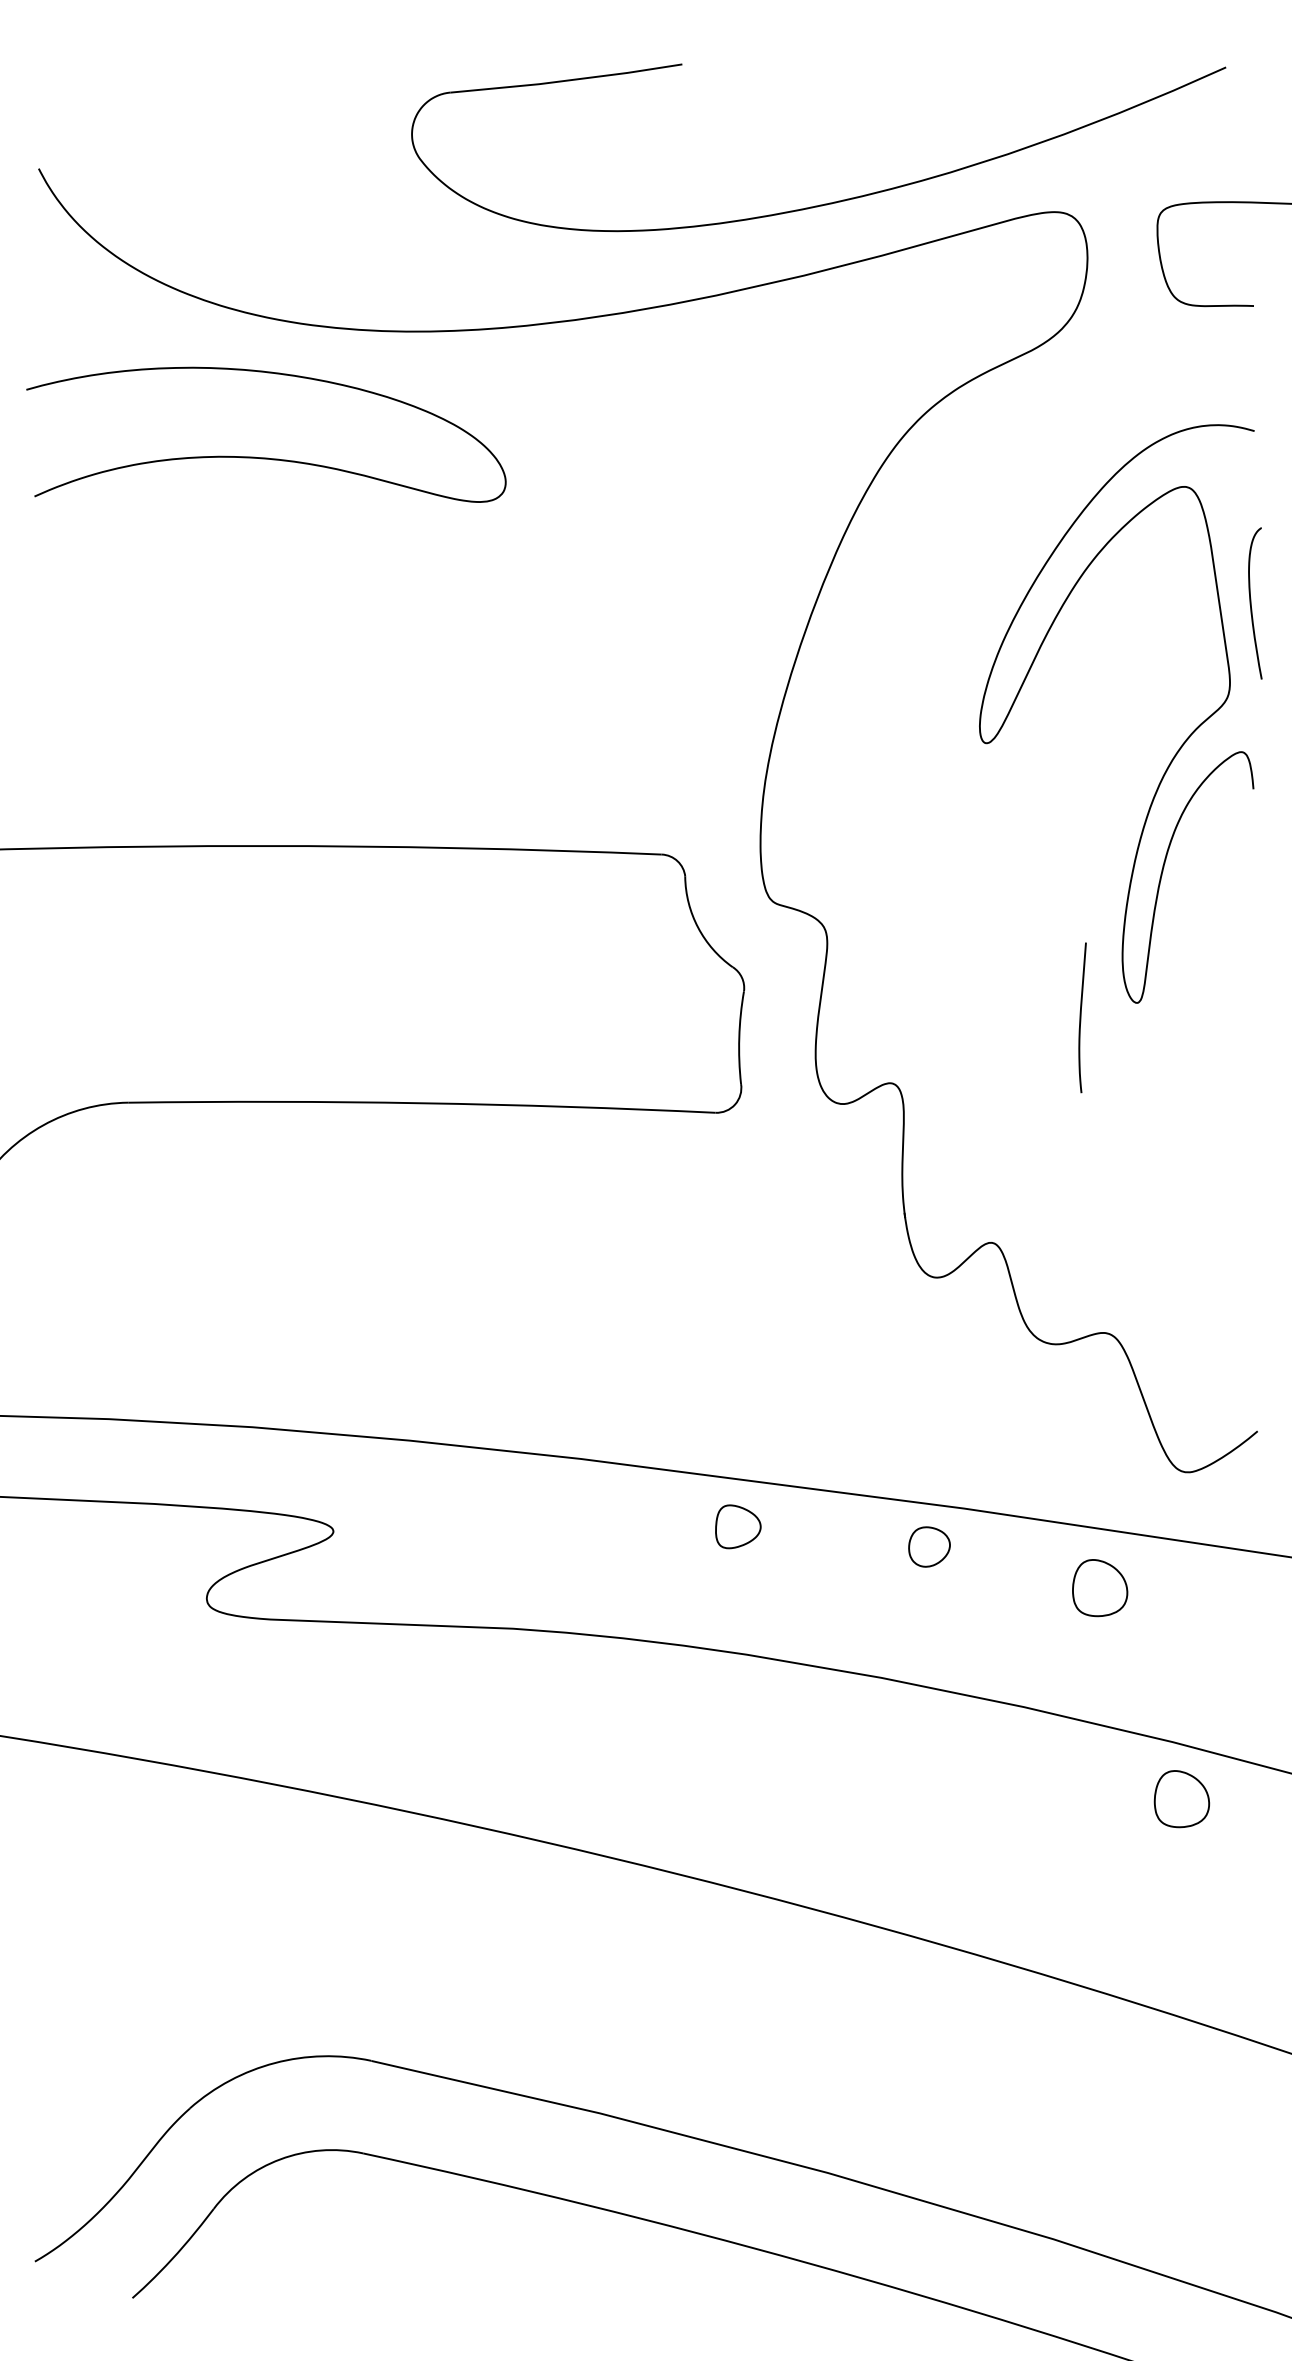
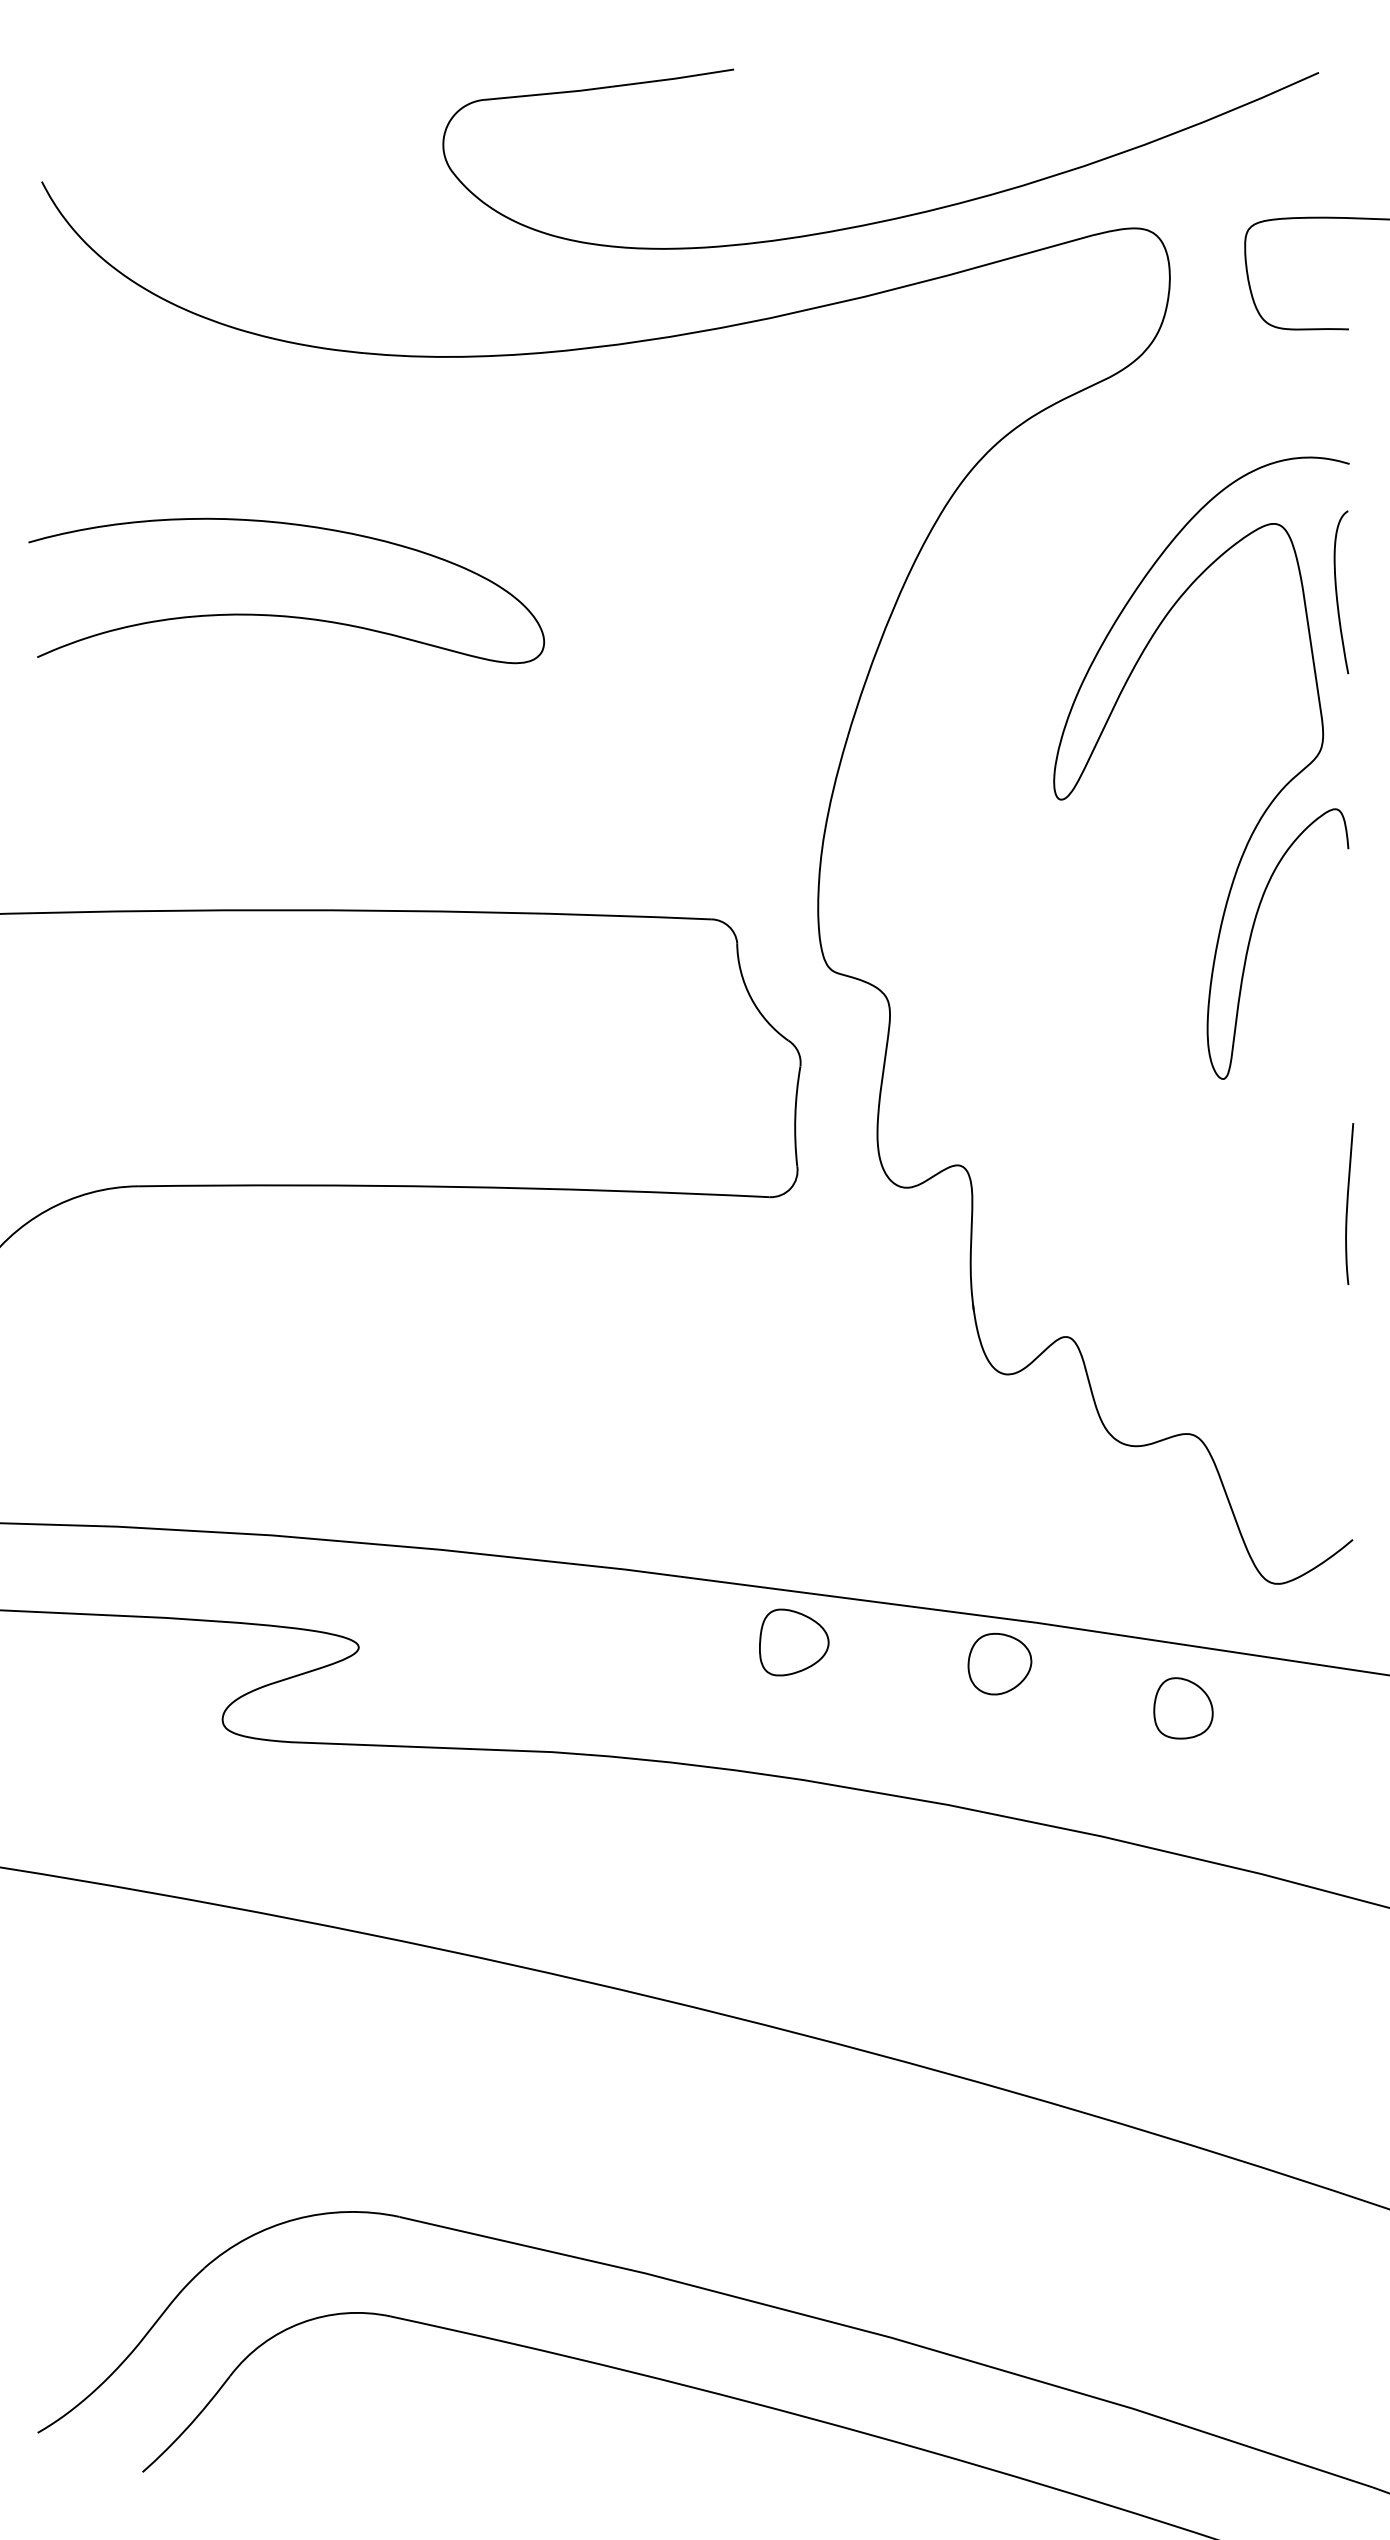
curve: (266, 457) -> (286, 615), moved
curve: (1251, 603) -> (1337, 592), moved
curve: (1081, 1017) -> (1348, 1203), moved
part: (738, 1526) -> (794, 1642), size x1.43
part: (929, 1547) -> (999, 1664), size x1.43
part: (1181, 1799) -> (1271, 1935), removed

